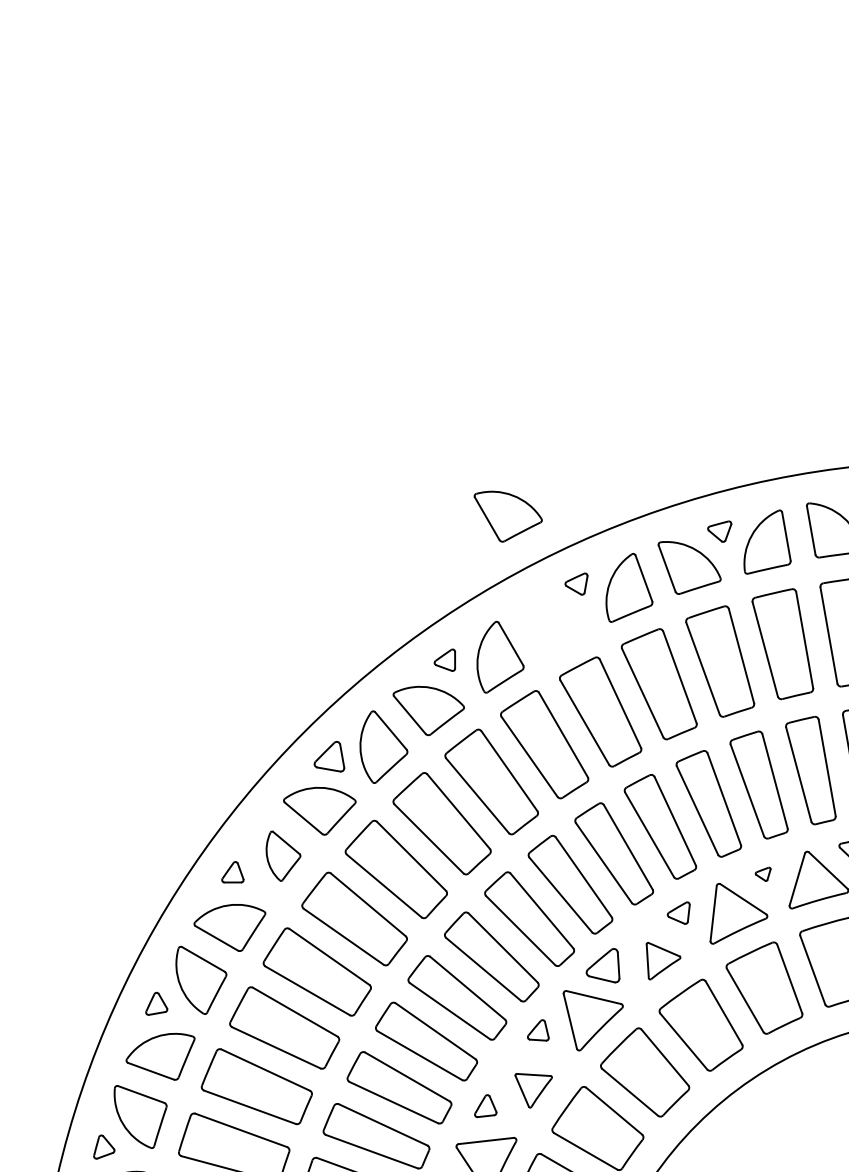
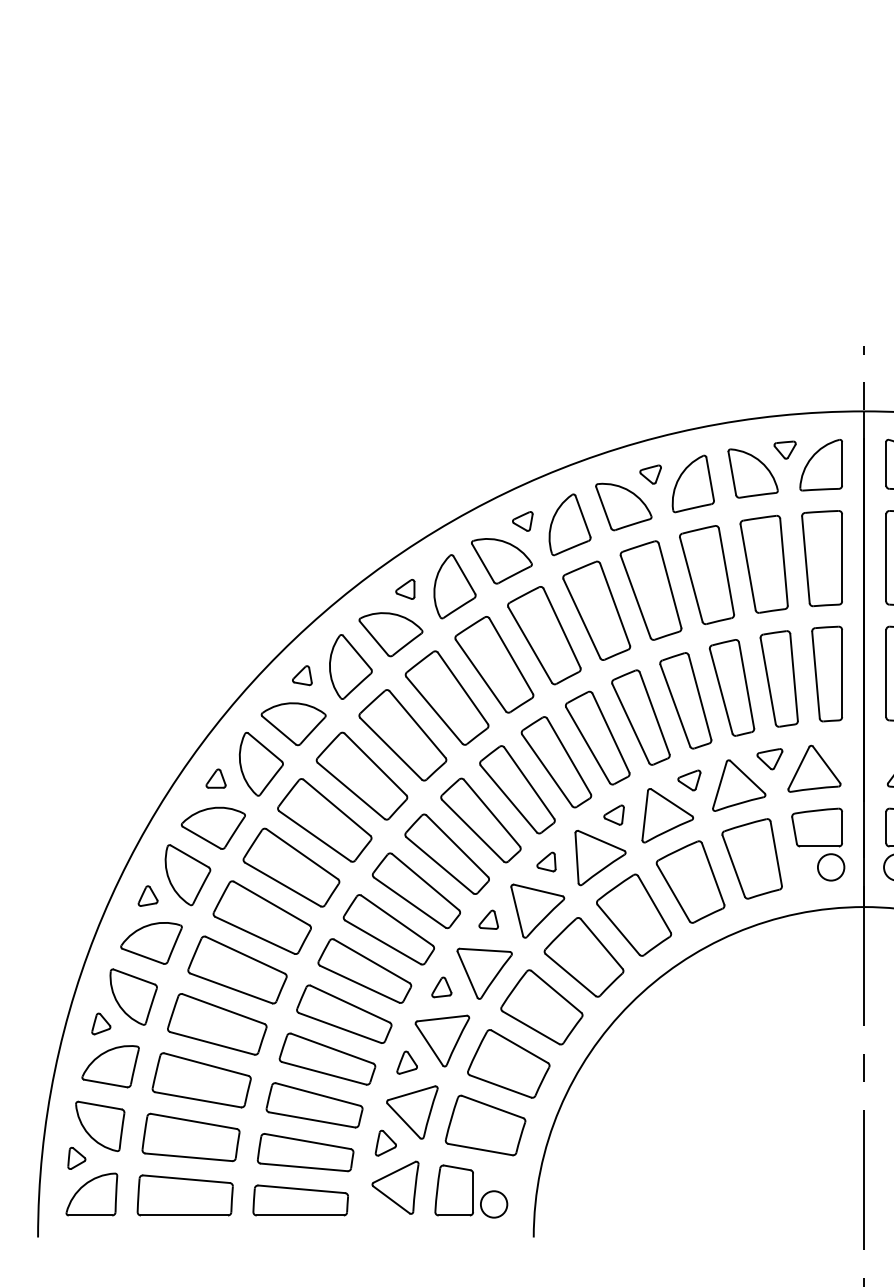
part: (507, 516) -> (501, 561), moved
part: (329, 756) -> (302, 675), size x0.71
part: (282, 856) -> (260, 764), size x1.43
part: (763, 874) -> (689, 780), size x1.67
part: (663, 960) -> (600, 857), size x1.67
part: (603, 965) -> (546, 861), size x0.62
part: (533, 1090) -> (484, 973), size x1.67

